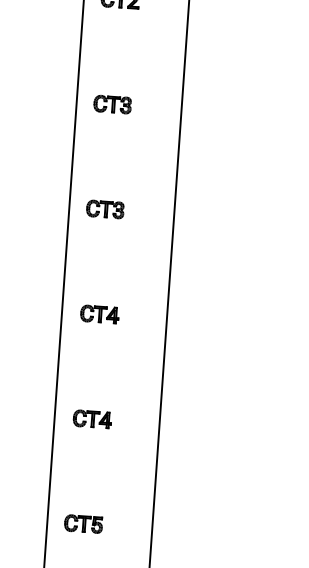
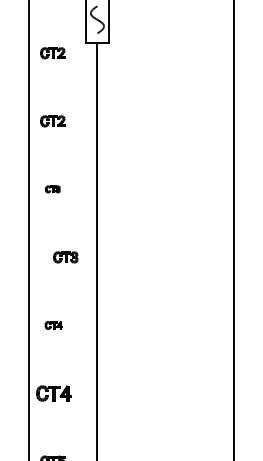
part: (112, 104) -> (52, 189), size x0.6
part: (104, 209) -> (65, 257), moved
part: (99, 314) -> (53, 325), size x0.7
part: (91, 419) -> (53, 393), size x1.4

